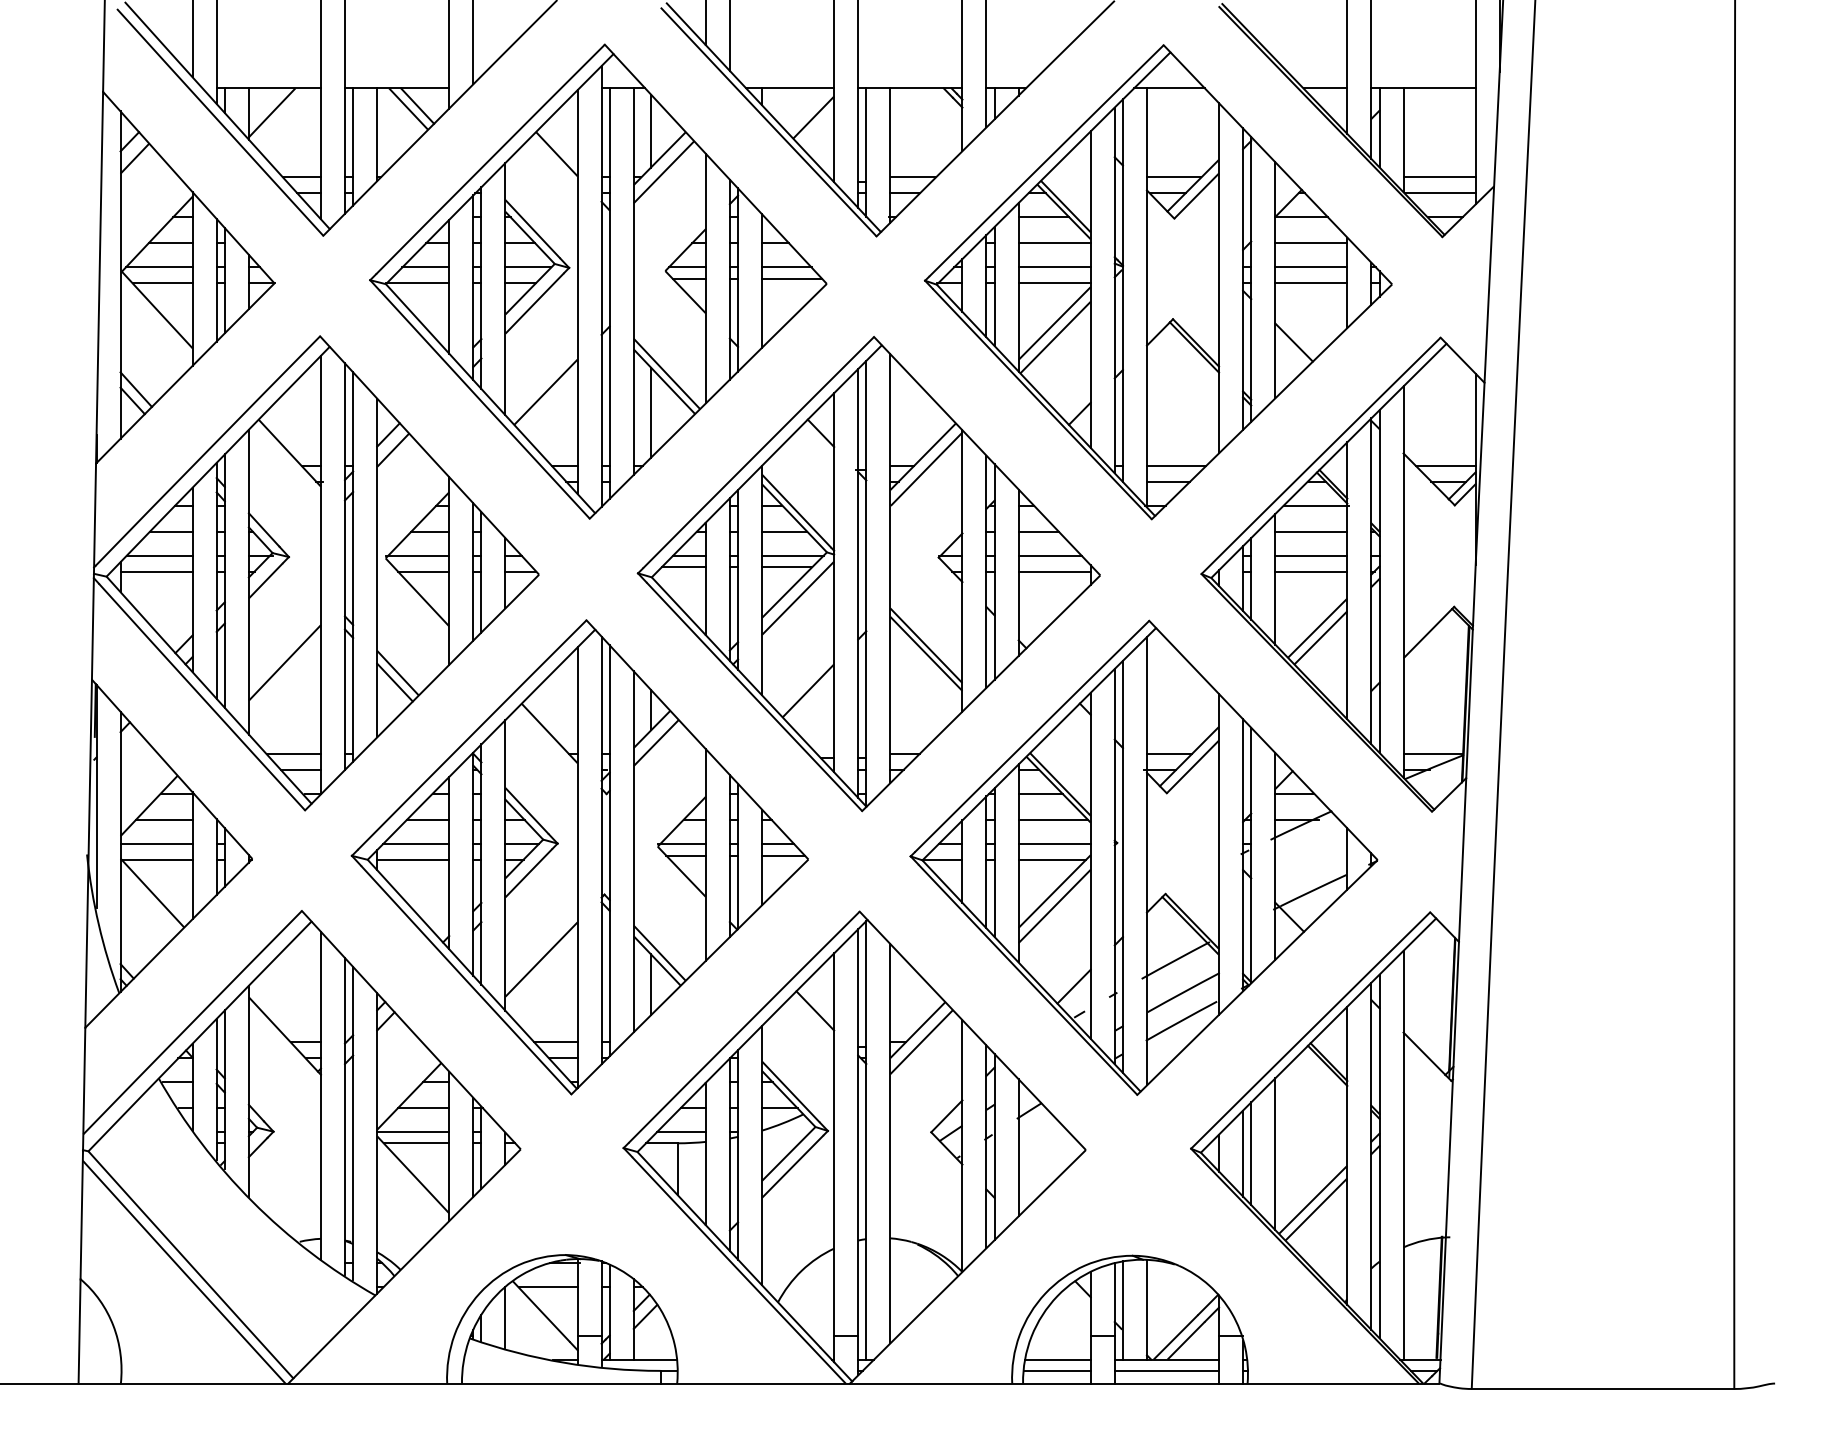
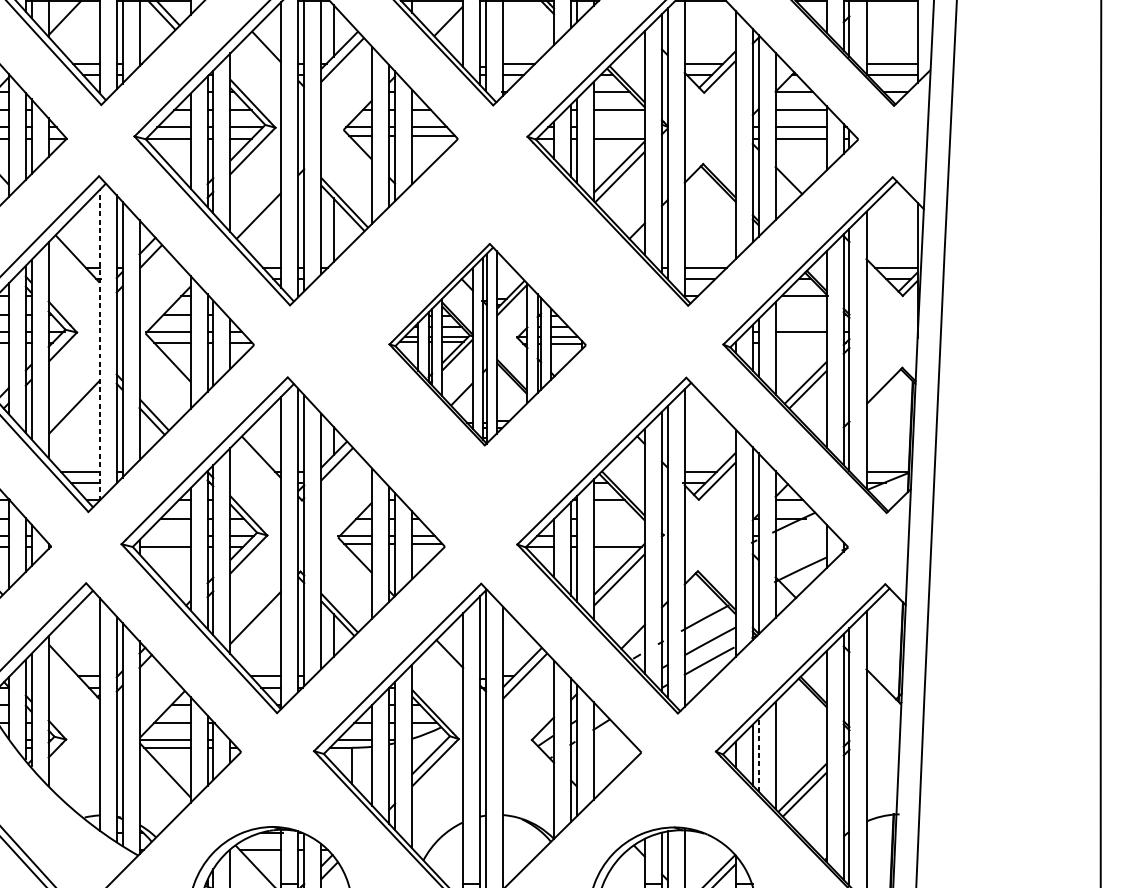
line: (1054, 267) -> (619, 127), removed
line: (1311, 531) -> (801, 314), removed
line: (1311, 571) -> (801, 342), removed
line: (320, 574) -> (99, 344), solid -> dashed
part: (868, 574) -> (487, 344), size x0.6
line: (1053, 820) -> (618, 519), removed
line: (416, 844) -> (167, 536), removed
line: (1054, 844) -> (619, 536), removed
line: (1251, 1153) -> (758, 755), solid -> dashed

